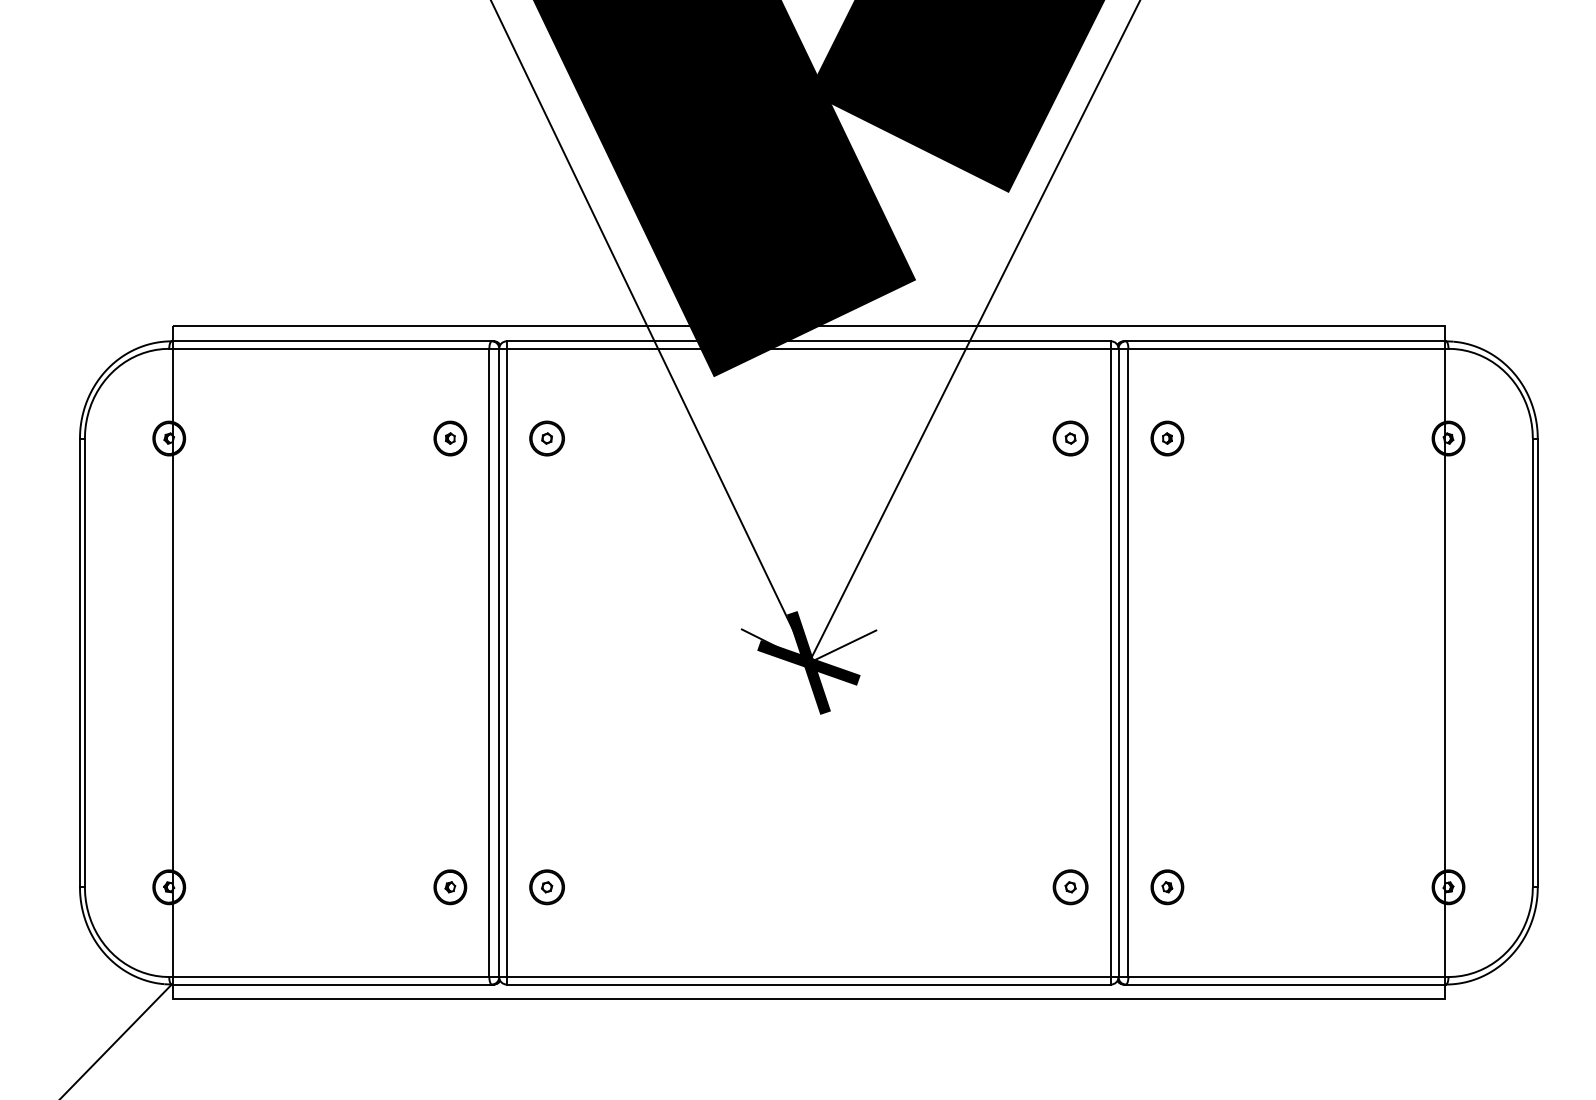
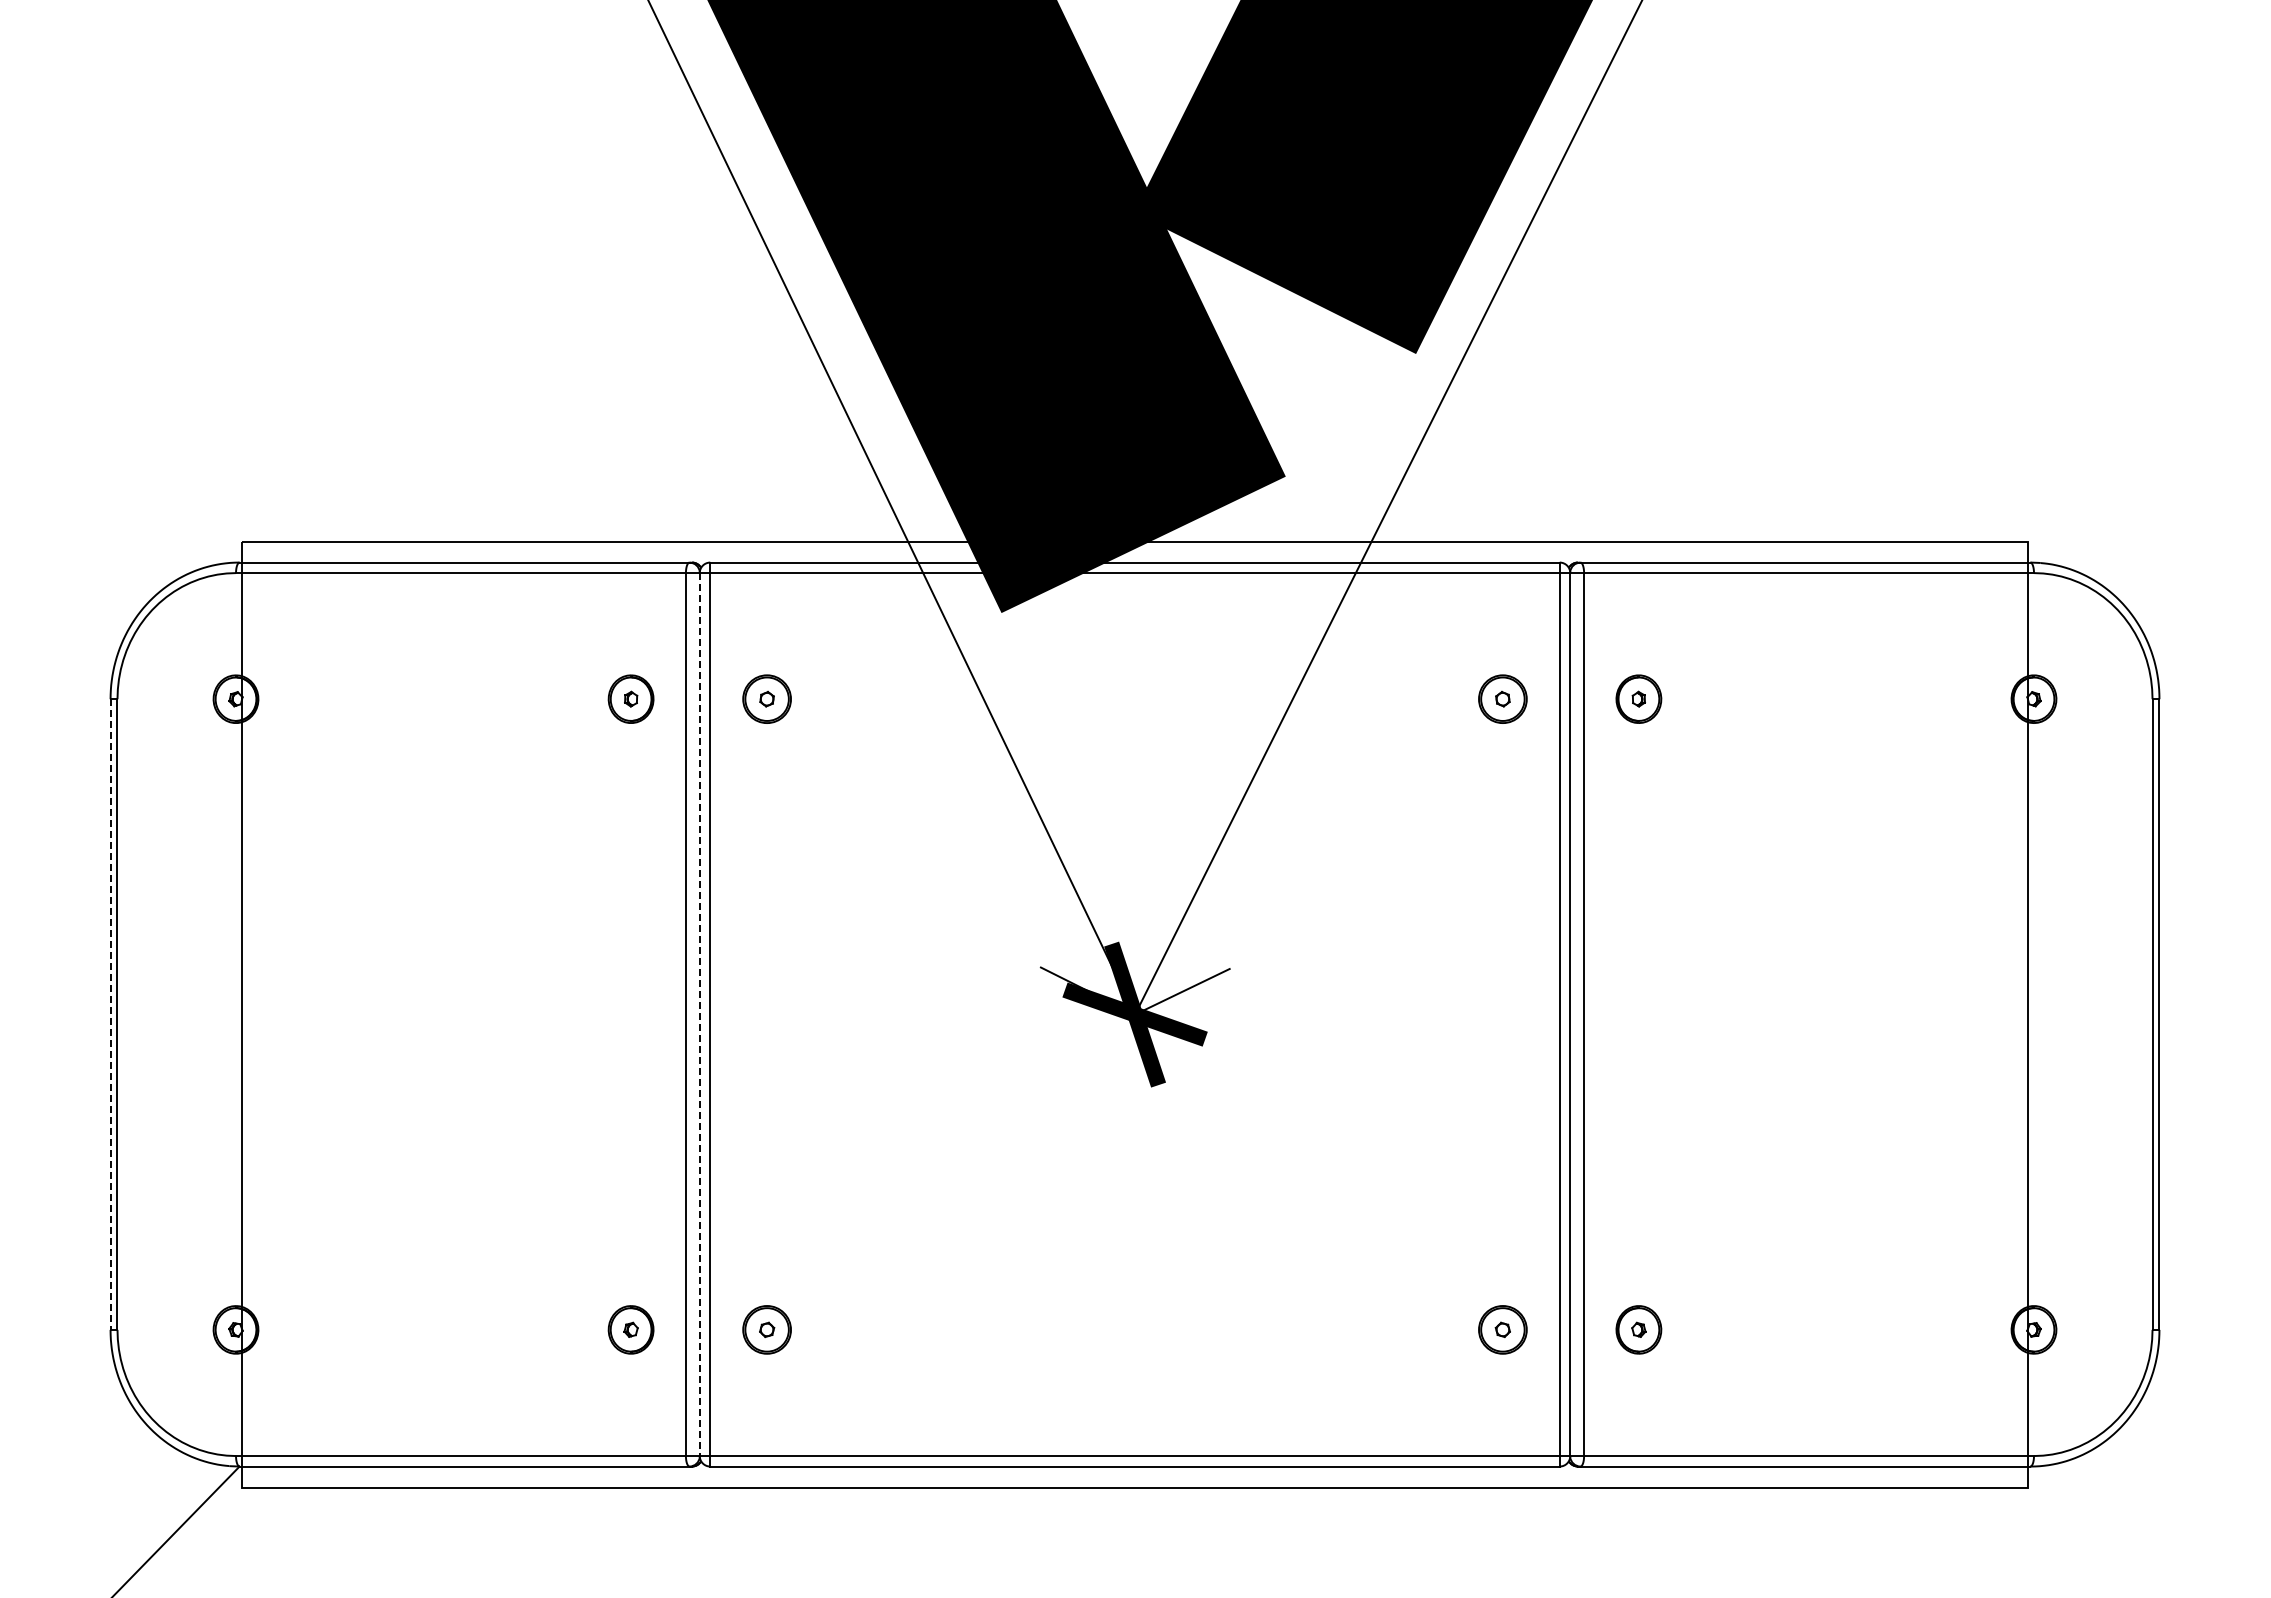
line: (79, 663) -> (110, 1015), solid -> dashed
line: (499, 663) -> (699, 1015), solid -> dashed

